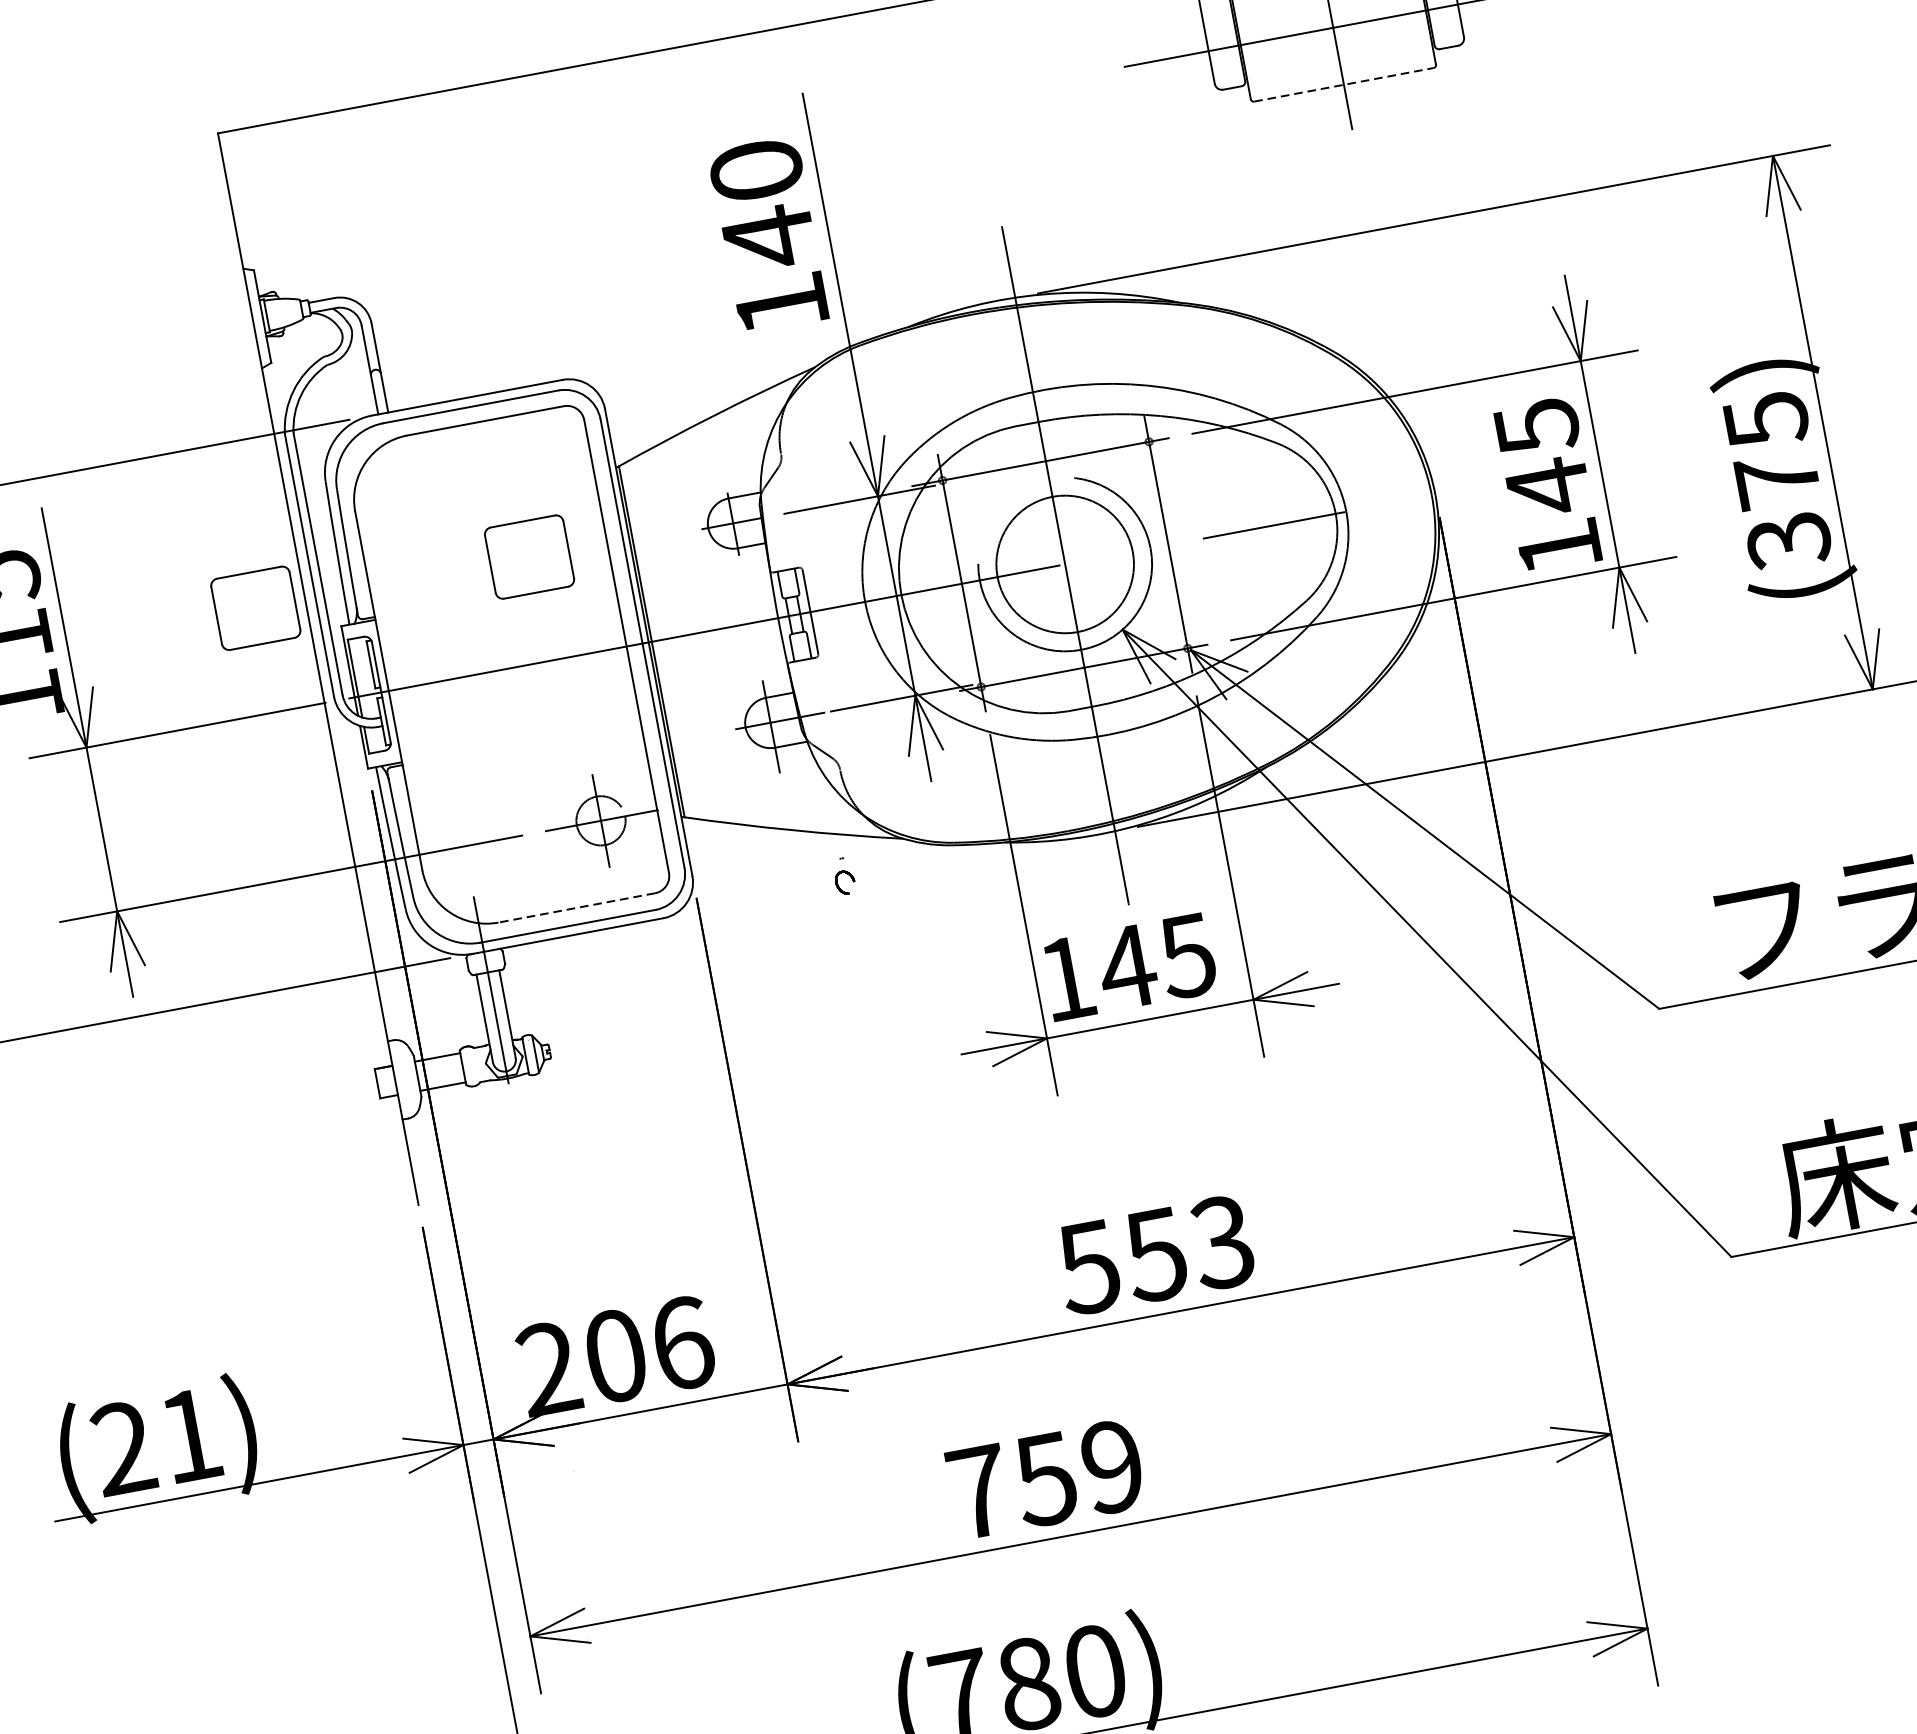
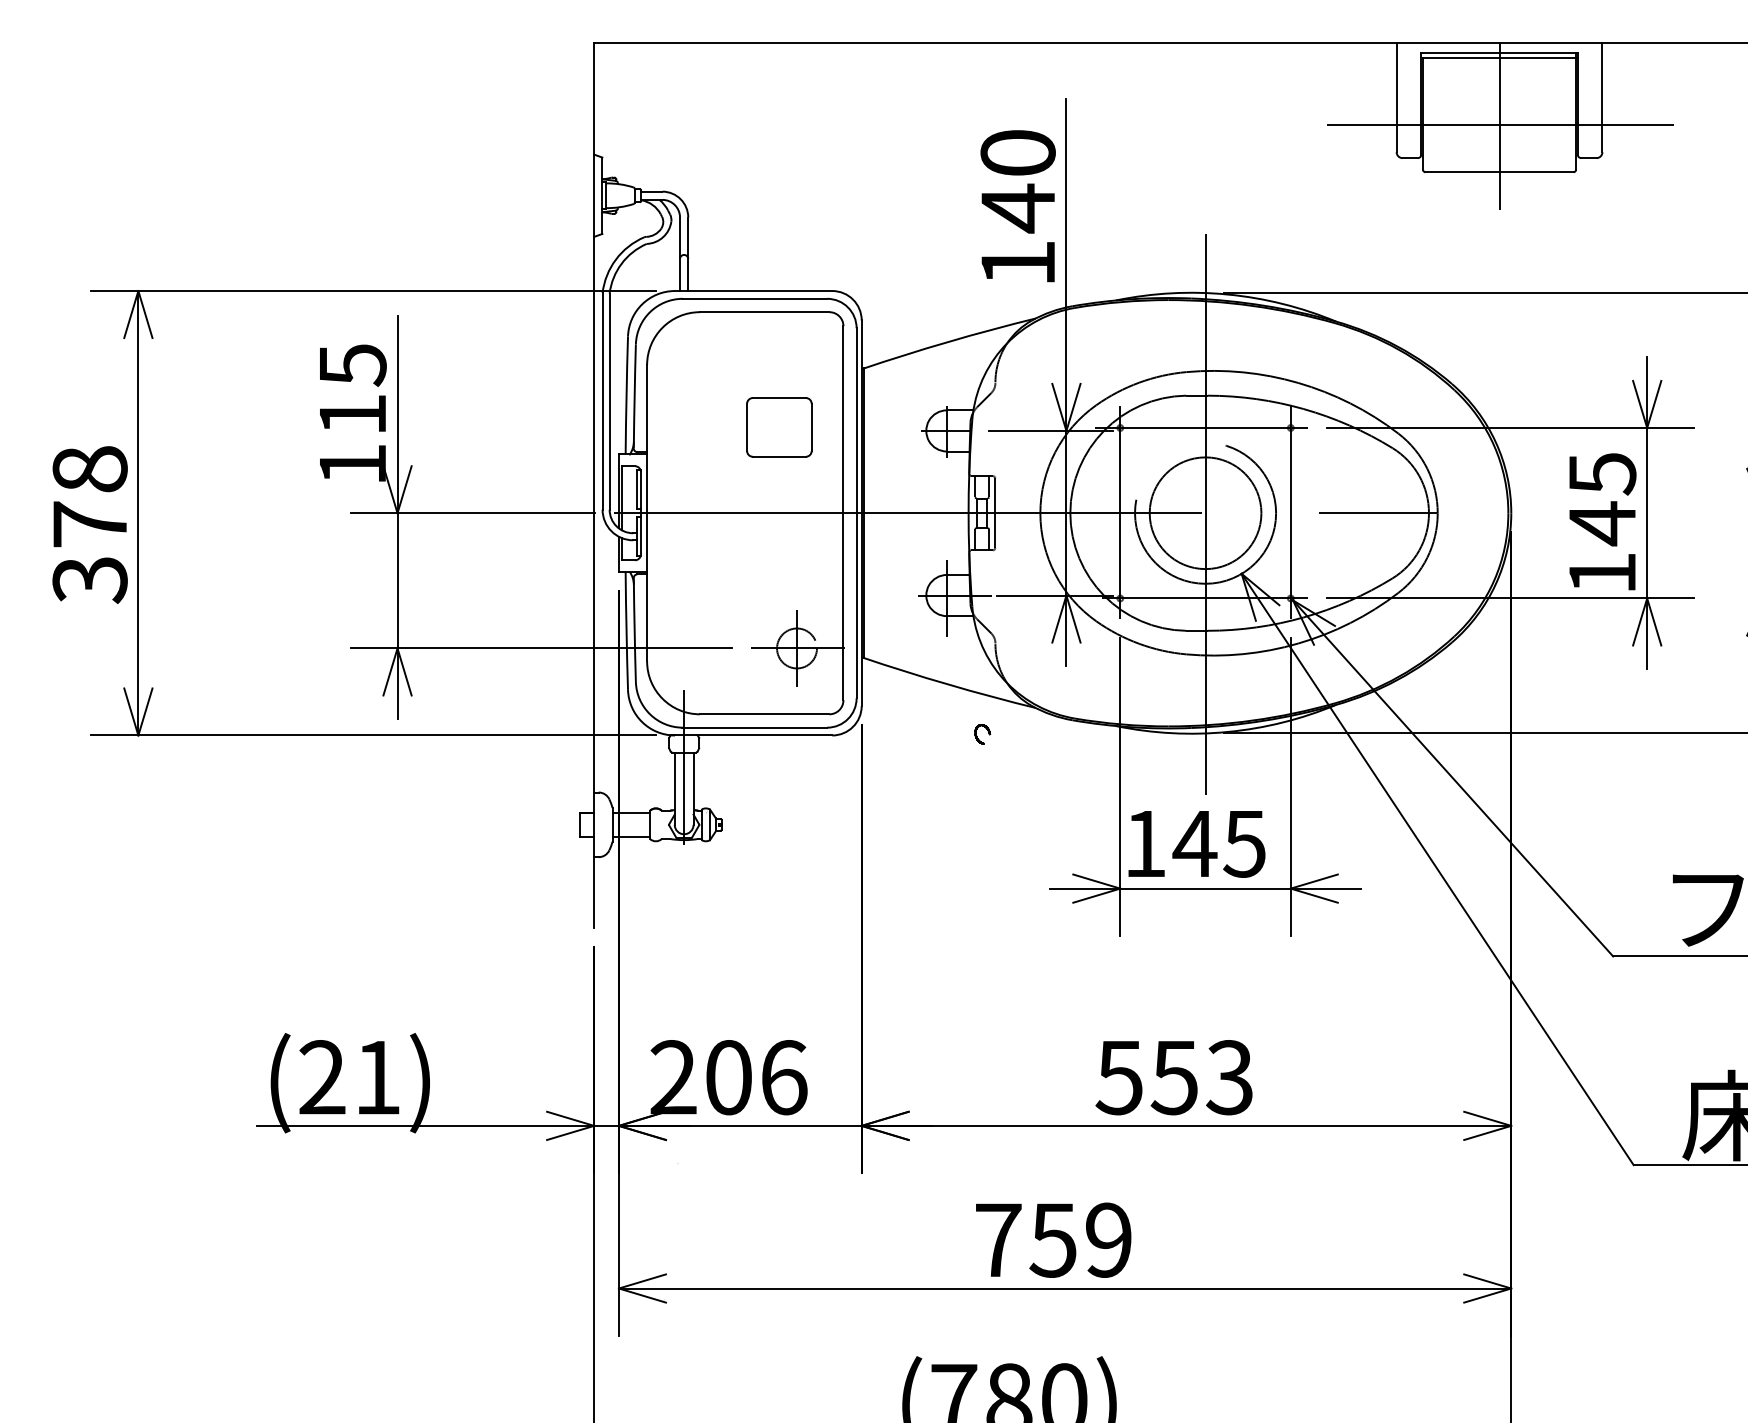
line: (1345, 84) -> (1500, 172), dashed -> solid
part: (255, 608) -> (553, 427), removed
line: (576, 908) -> (764, 714), dashed -> solid

